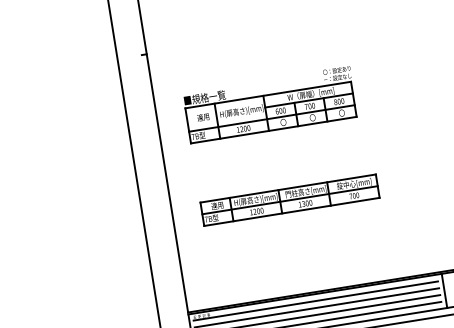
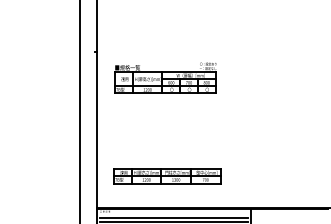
part: (269, 103) -> (165, 77), moved
part: (290, 200) -> (167, 176), moved
line: (314, 301) -> (173, 213), removed

